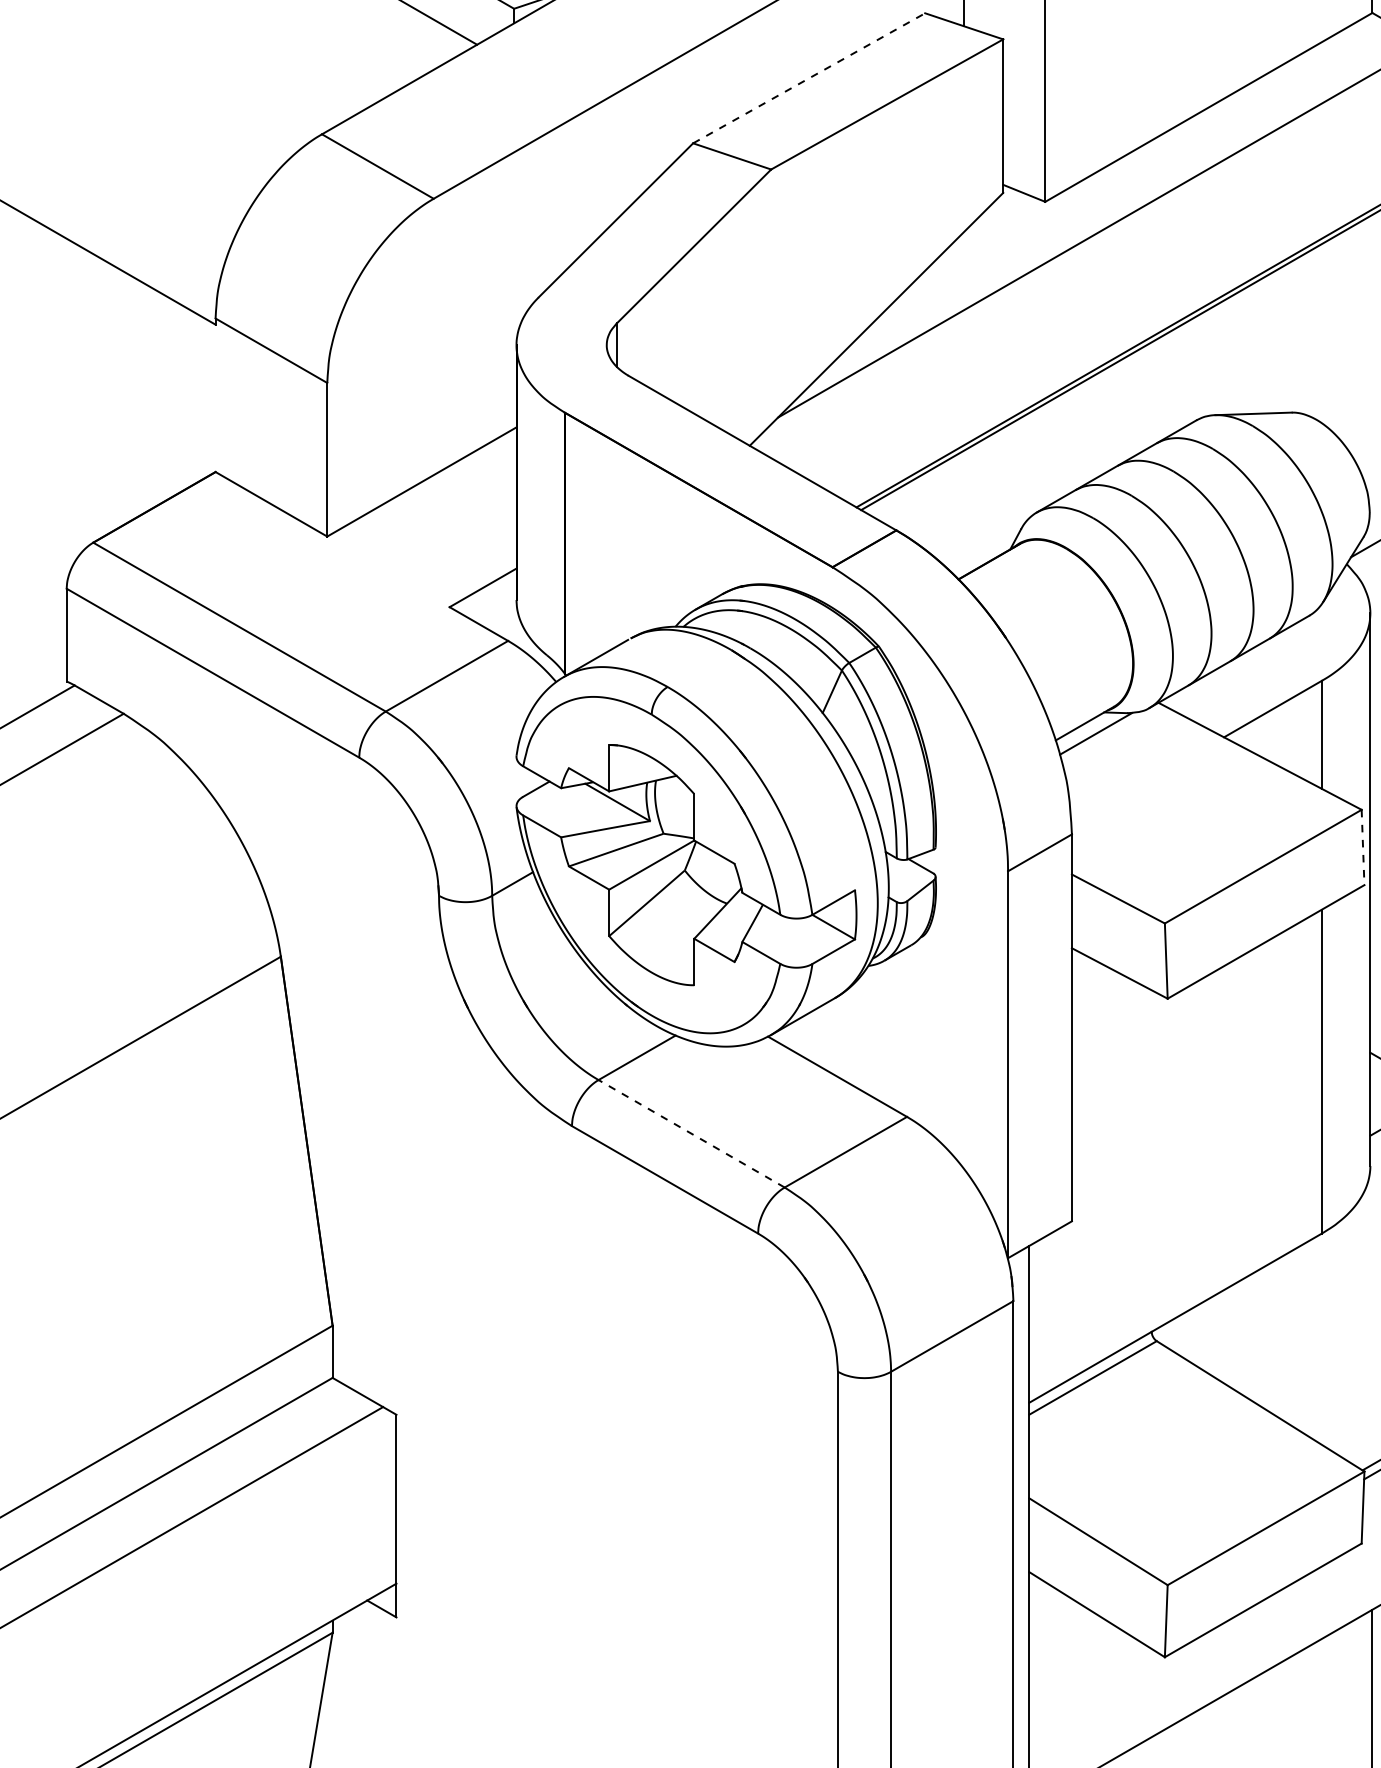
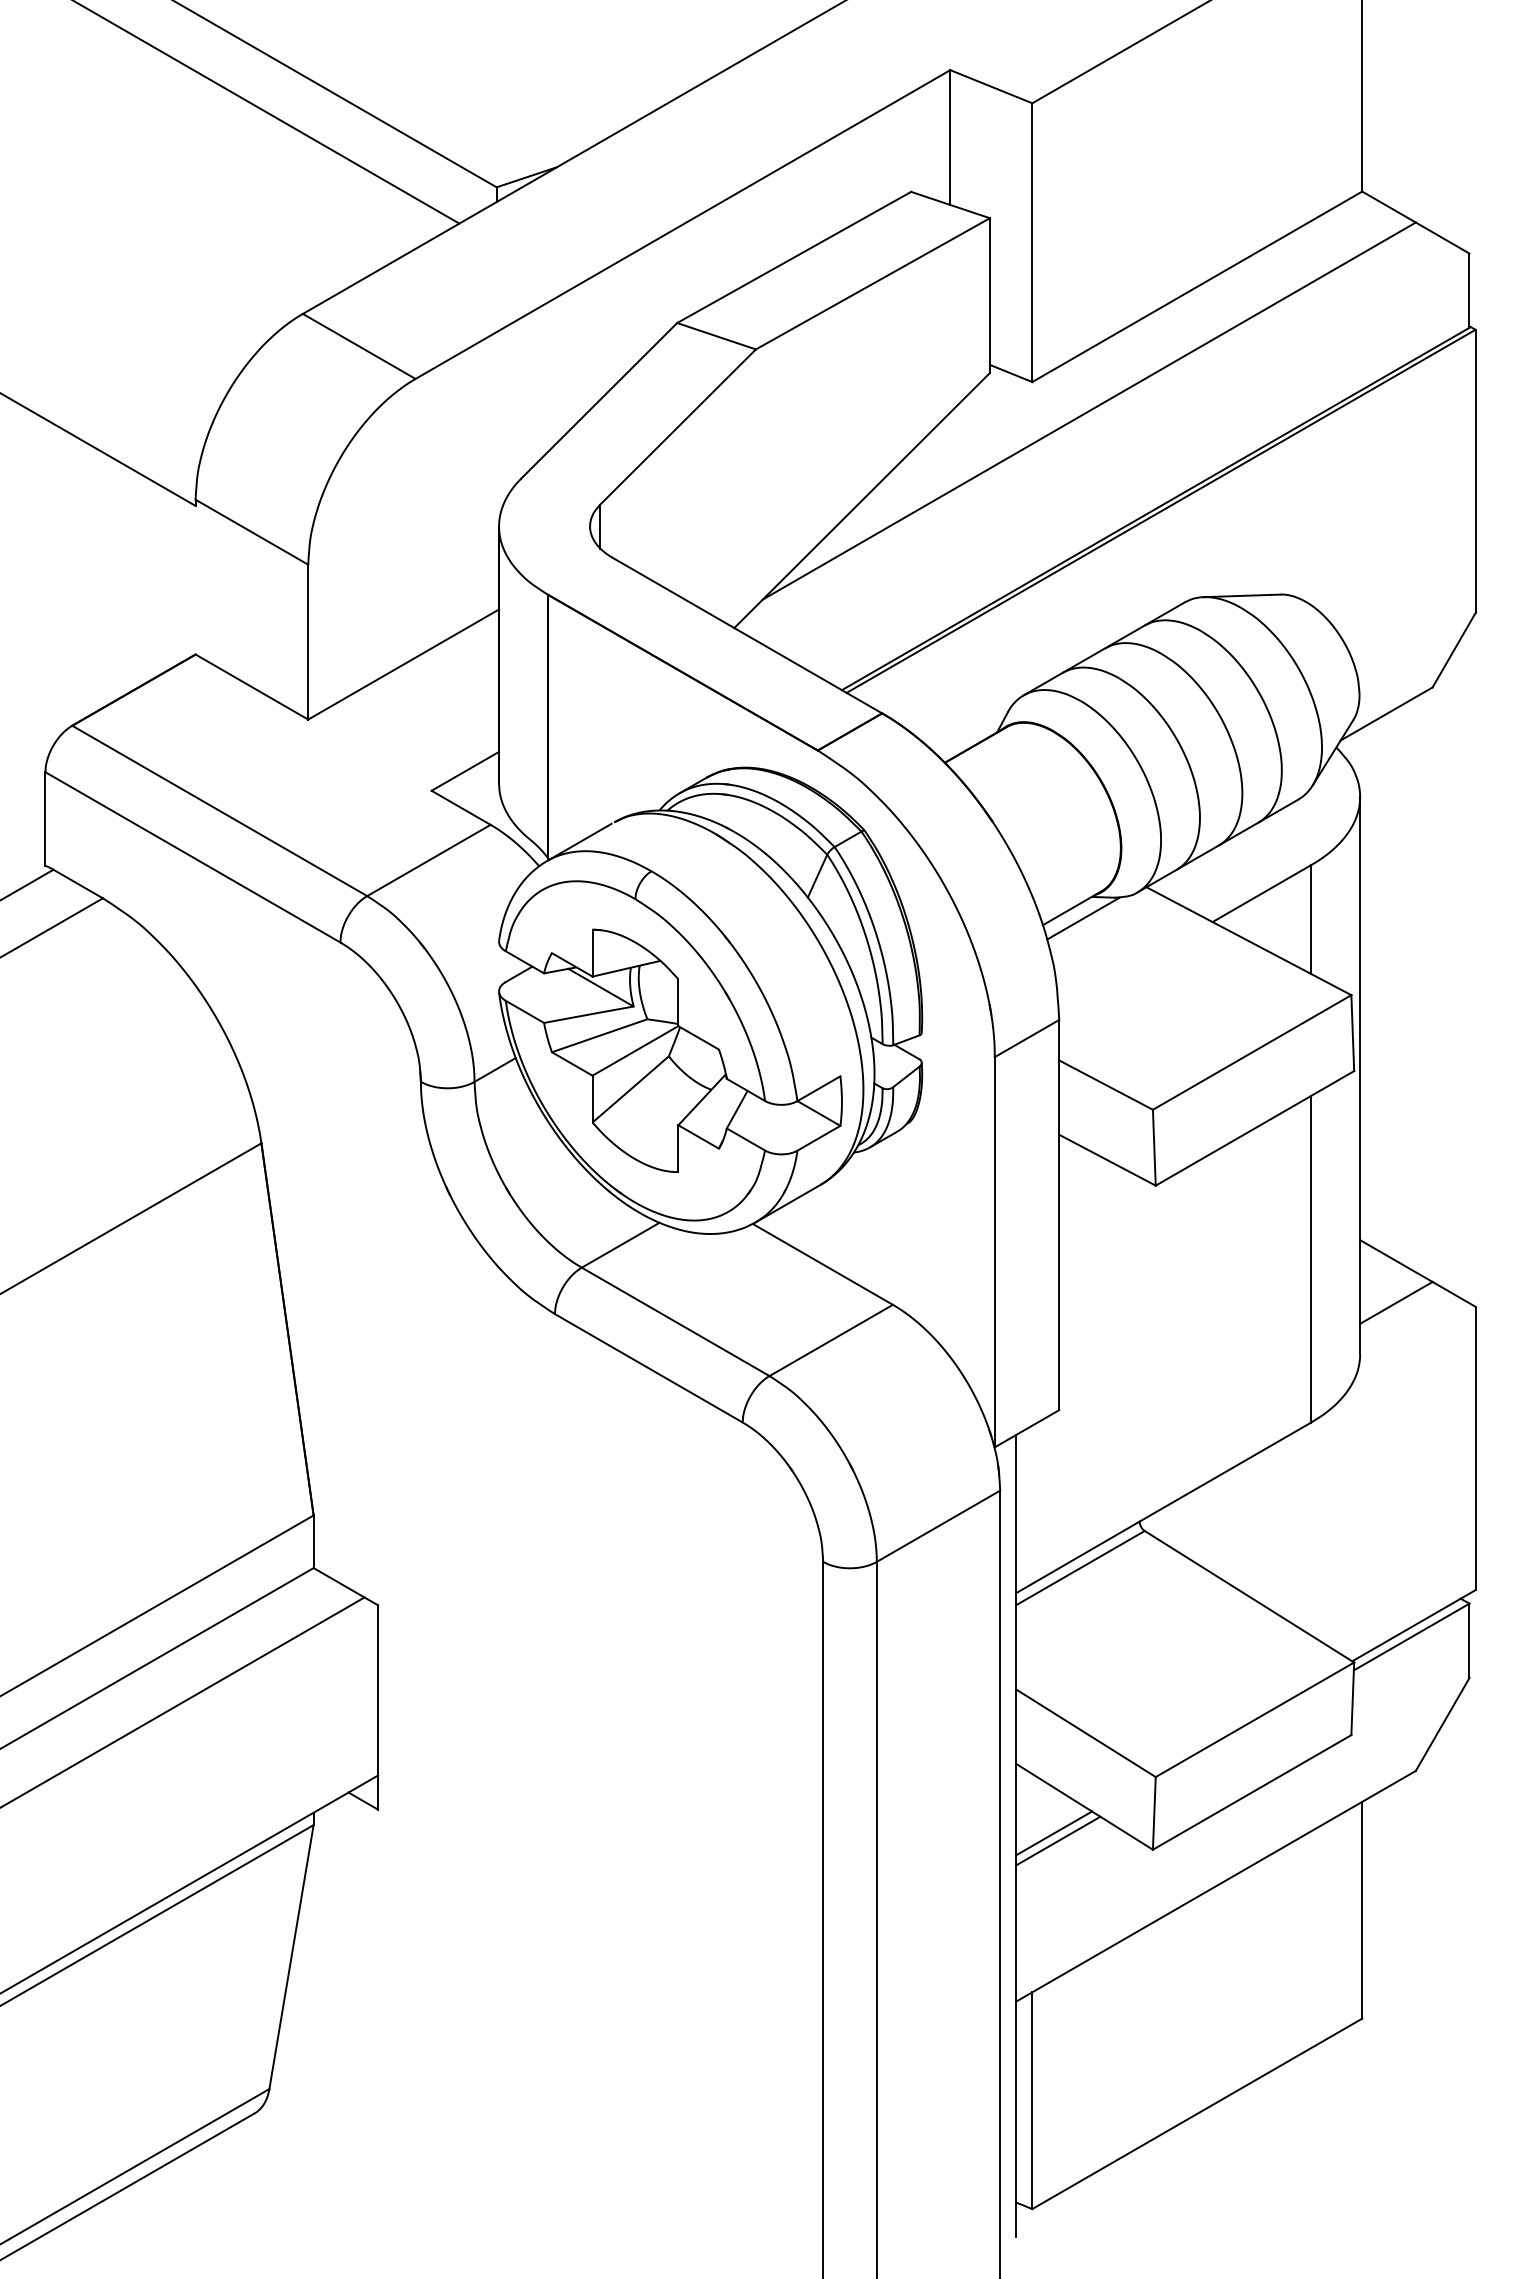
line: (809, 78) -> (794, 257), dashed -> solid
line: (1362, 847) -> (1352, 1033), dashed -> solid
line: (691, 1133) -> (675, 1321), dashed -> solid
line: (1067, 1641) -> (1054, 1833), added
line: (1071, 1648) -> (1058, 1840), added

